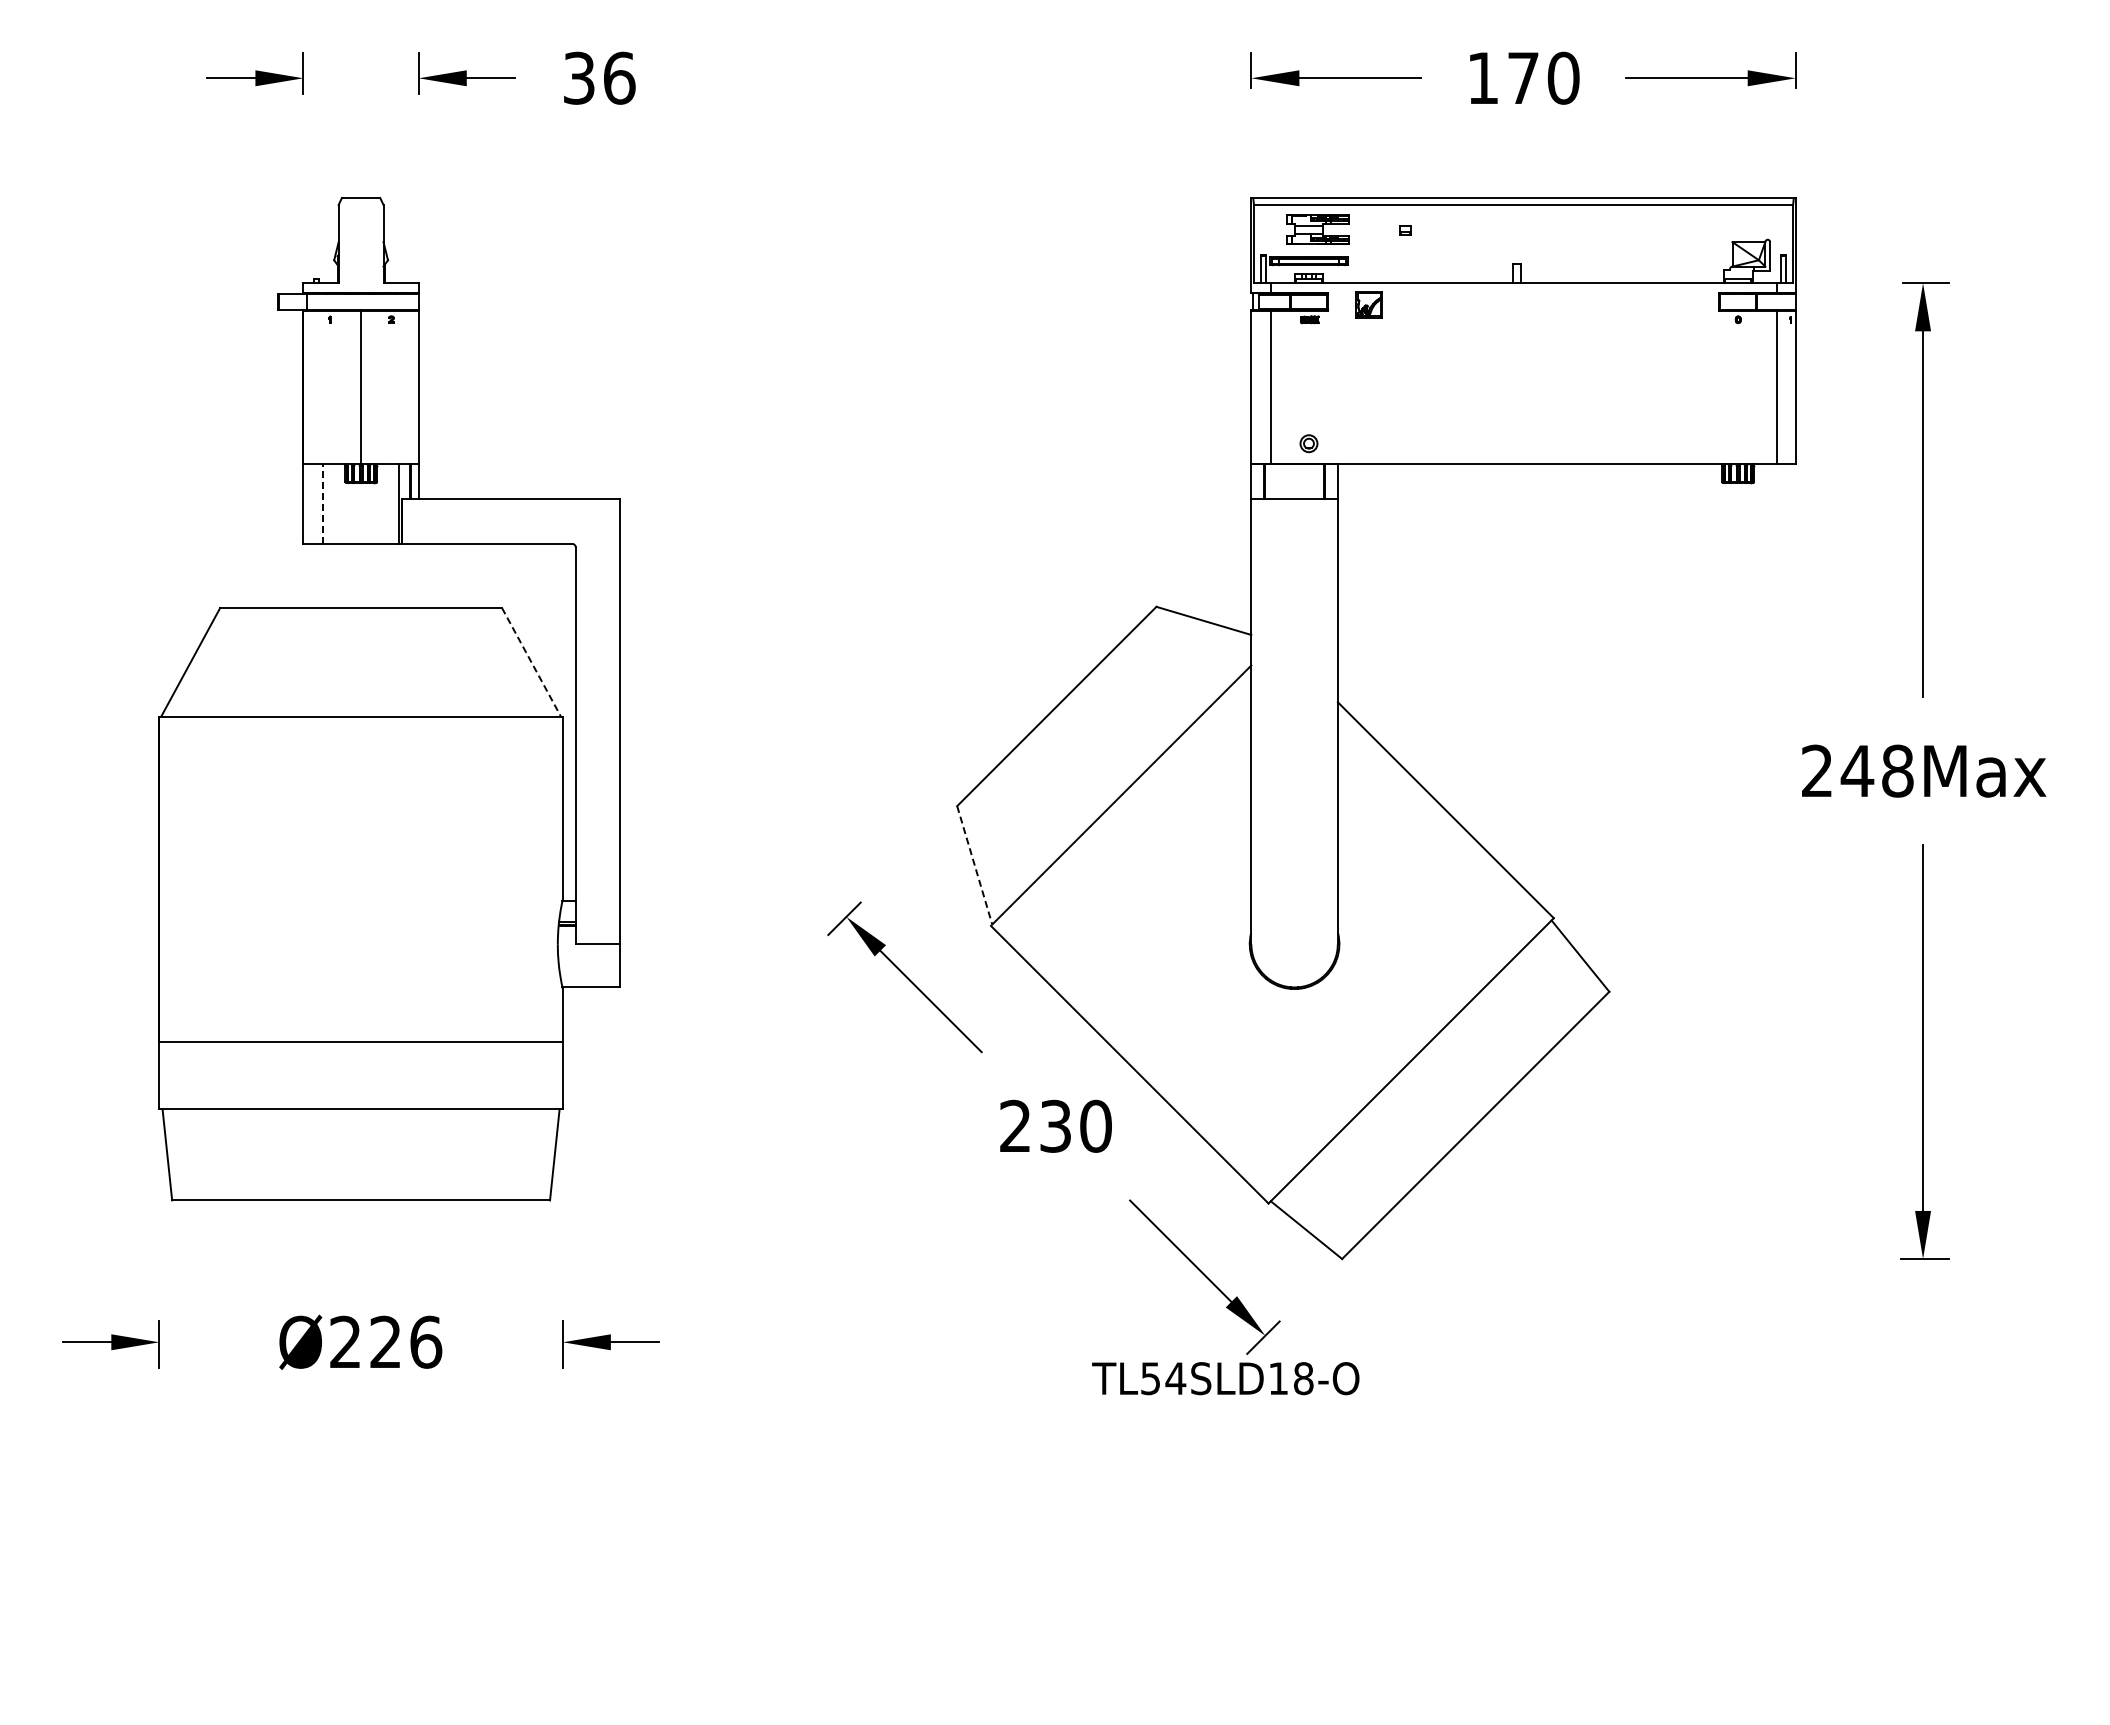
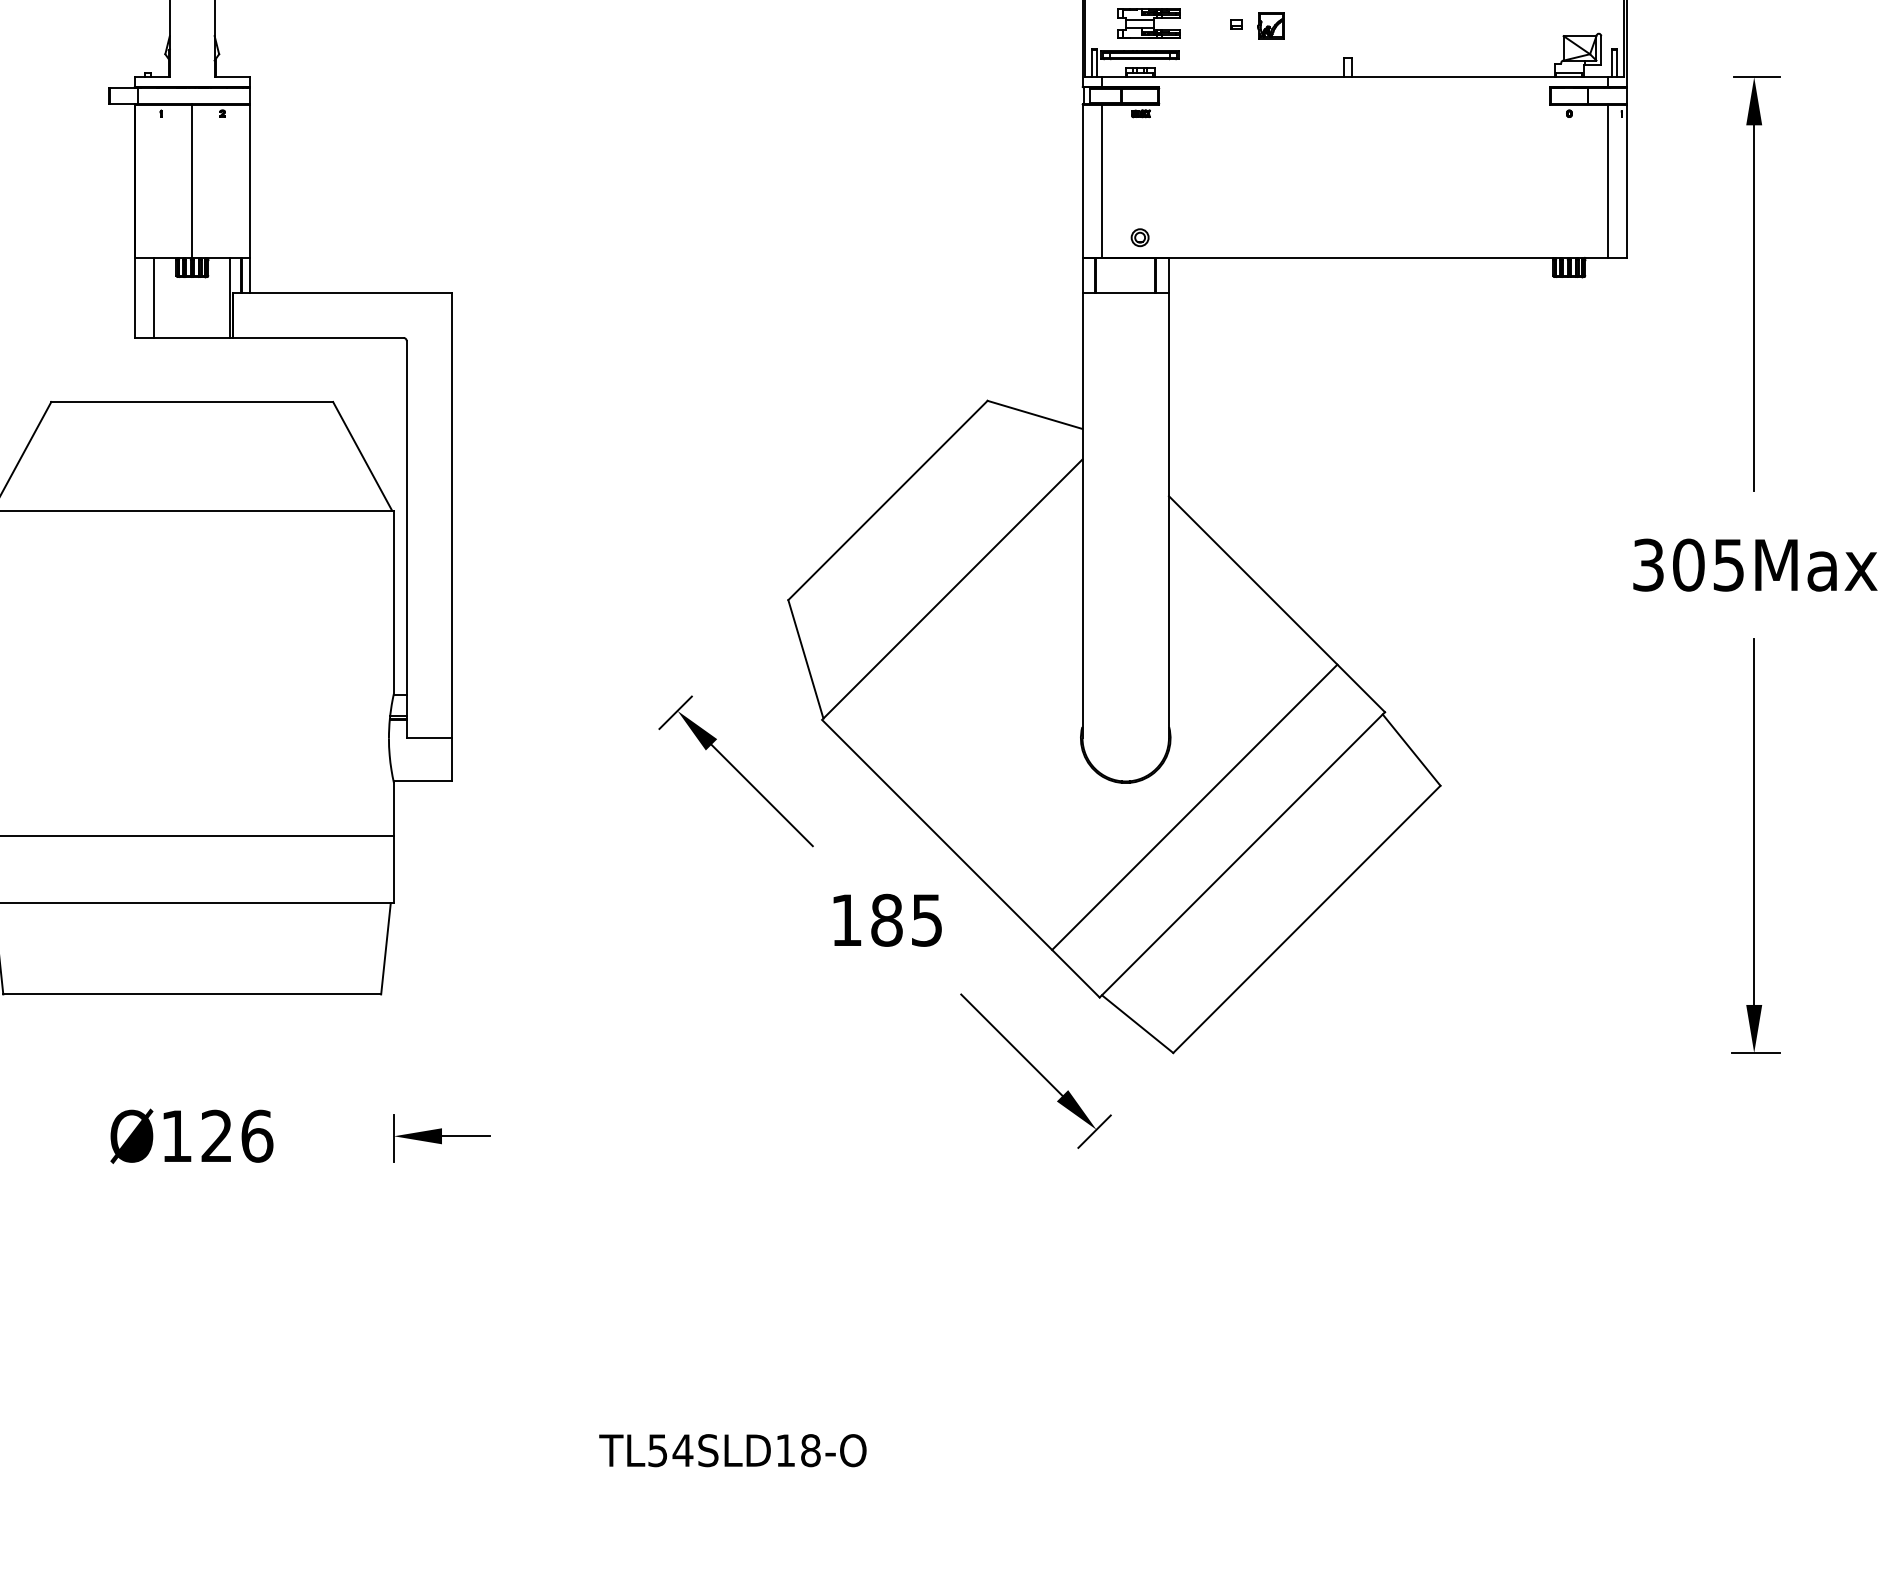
part: (1368, 304) -> (1270, 25), moved
line: (322, 503) -> (153, 297), dashed -> solid
line: (531, 662) -> (362, 456), dashed -> solid
text: (1857, 770) -> (1688, 564), 248Max -> 305Max
line: (974, 865) -> (805, 659), dashed -> solid
line: (1363, 1012) -> (1194, 806), added
text: (1055, 1125) -> (886, 919), 230 -> 185
text: (344, 1341) -> (175, 1135), Ø226 -> Ø126
text: (1225, 1378) -> (732, 1450), moved

